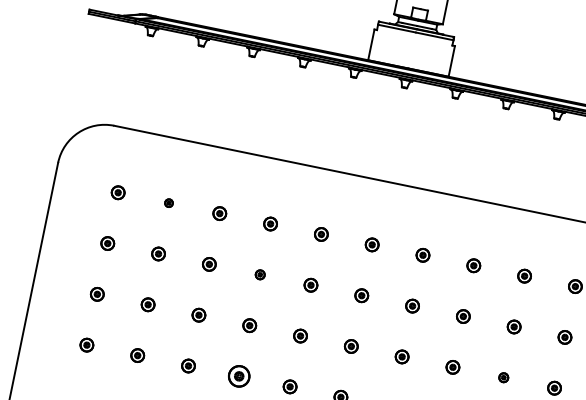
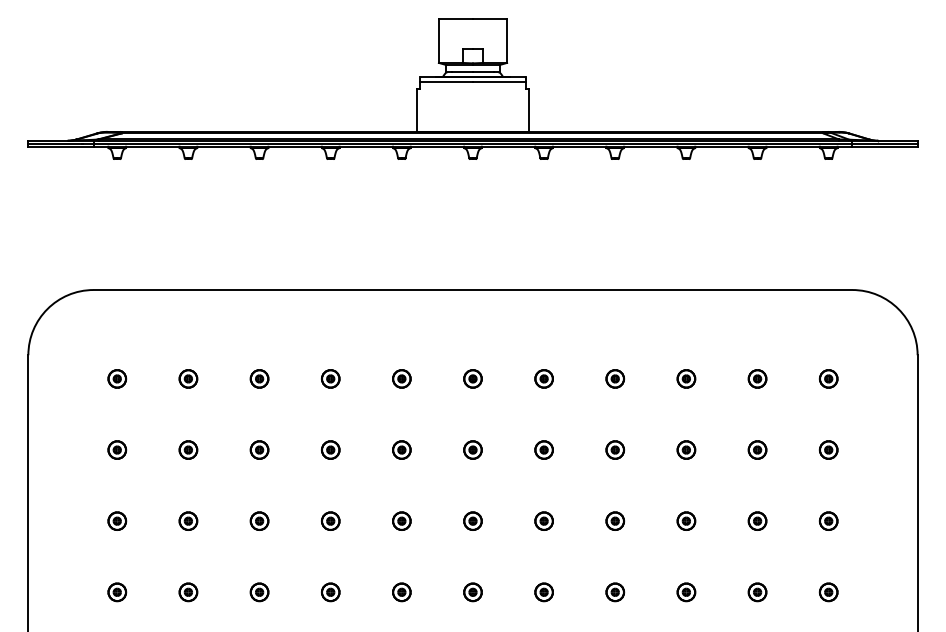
part: (169, 202) -> (188, 378), size x1.67
part: (260, 274) -> (330, 449), size x1.43
part: (239, 376) -> (330, 592), size x0.62
part: (503, 377) -> (686, 520), size x1.43

